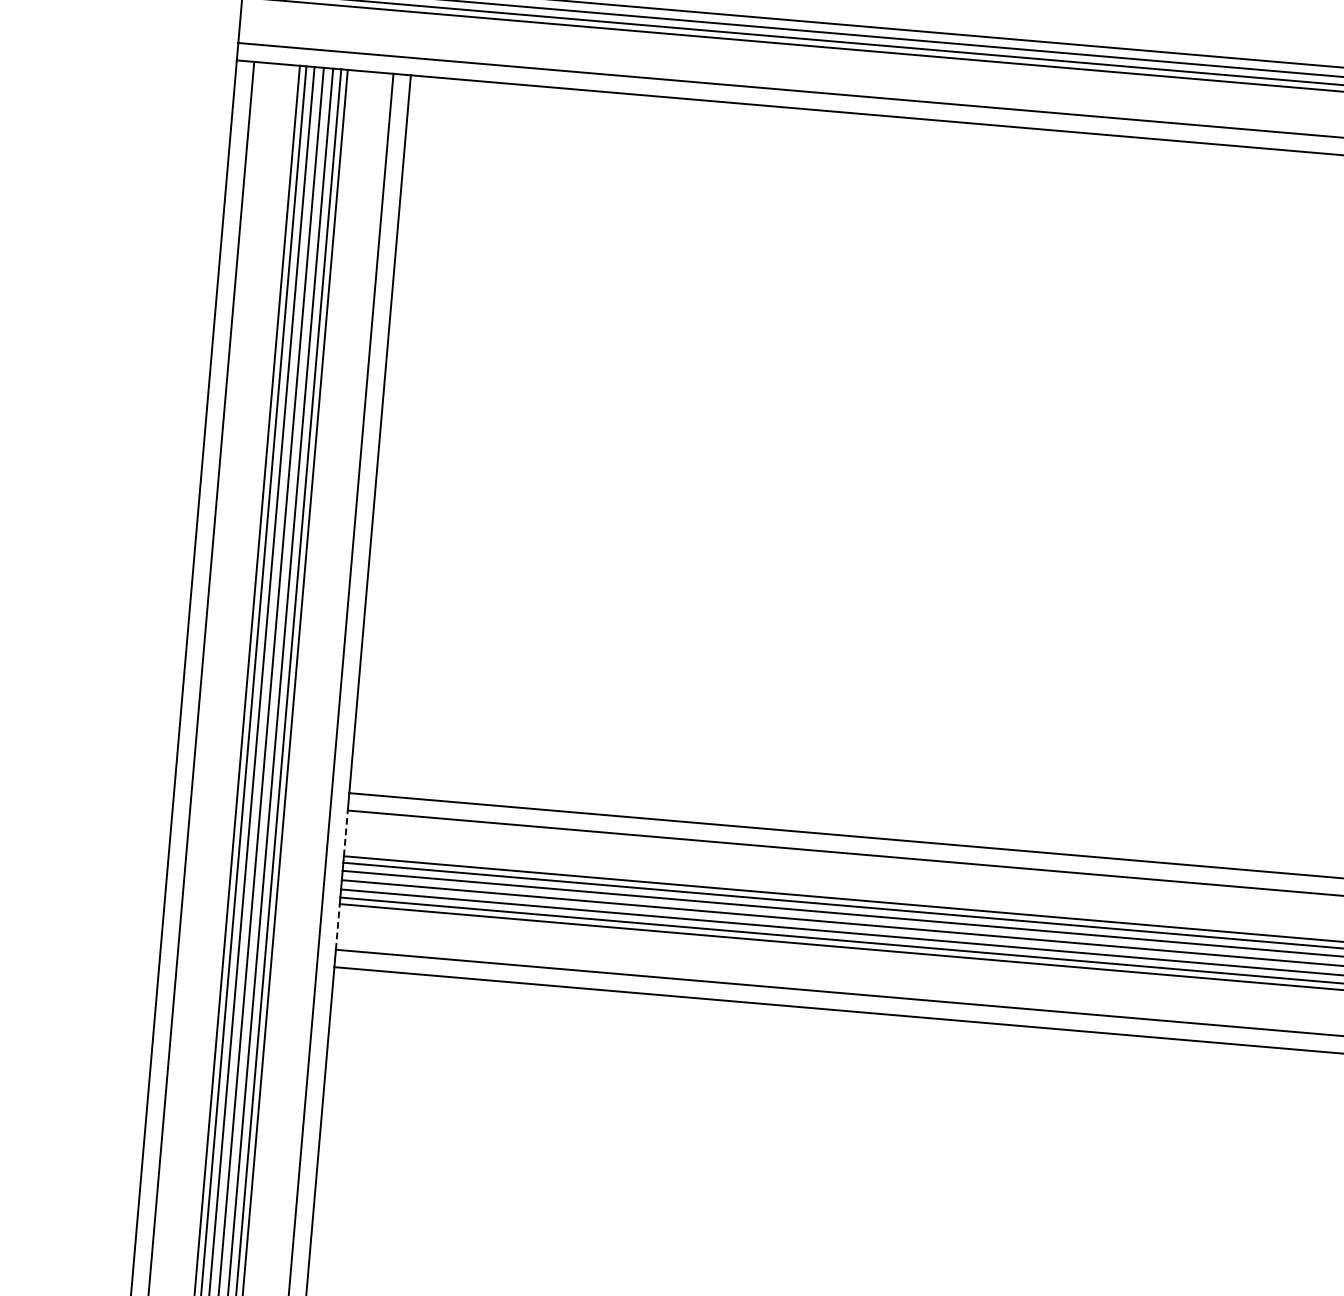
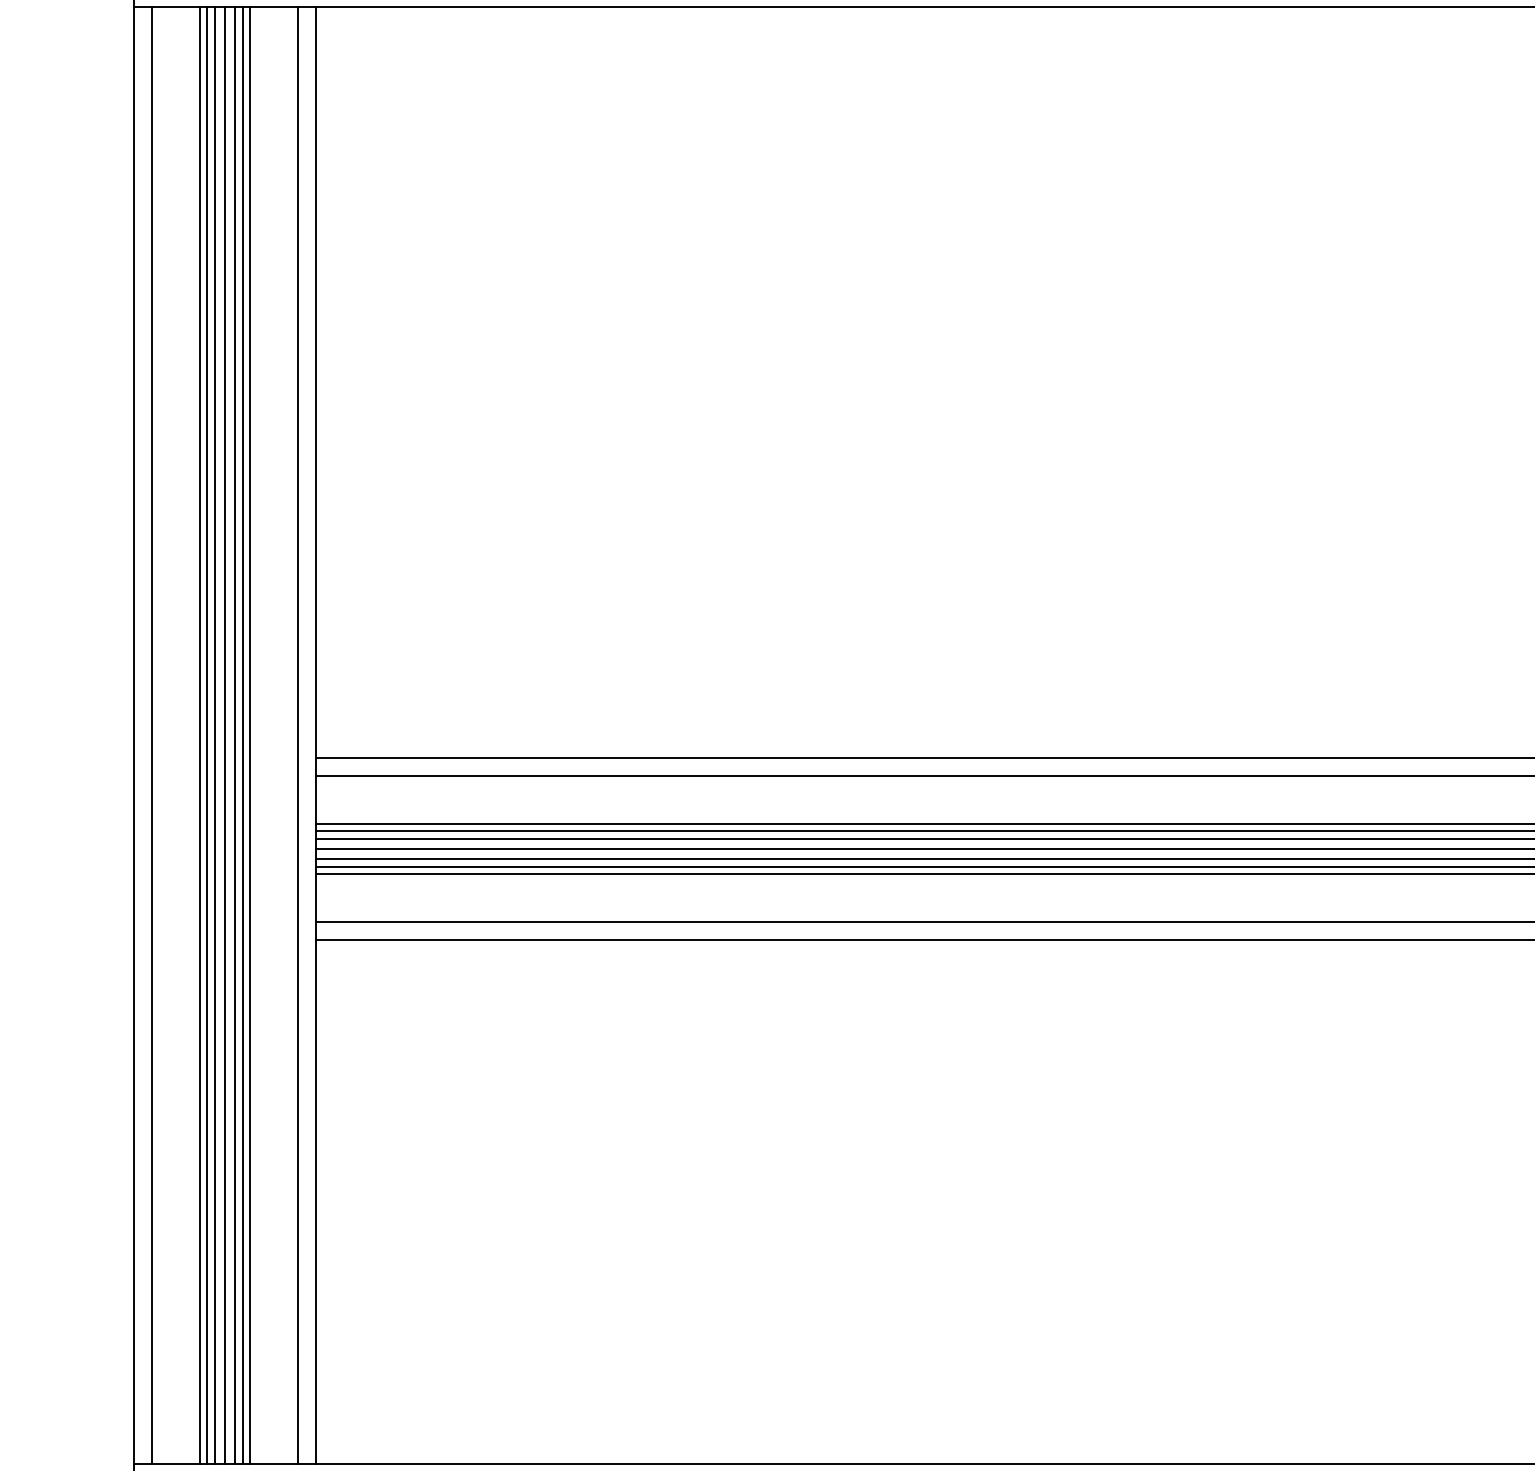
line: (345, 833) -> (315, 800), dashed -> solid
line: (337, 927) -> (315, 898), dashed -> solid

